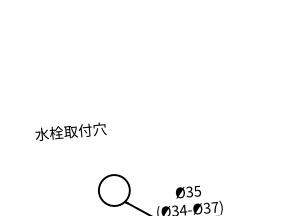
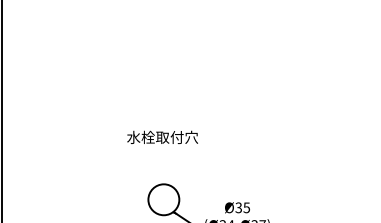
text: (70, 130) -> (162, 136), moved

